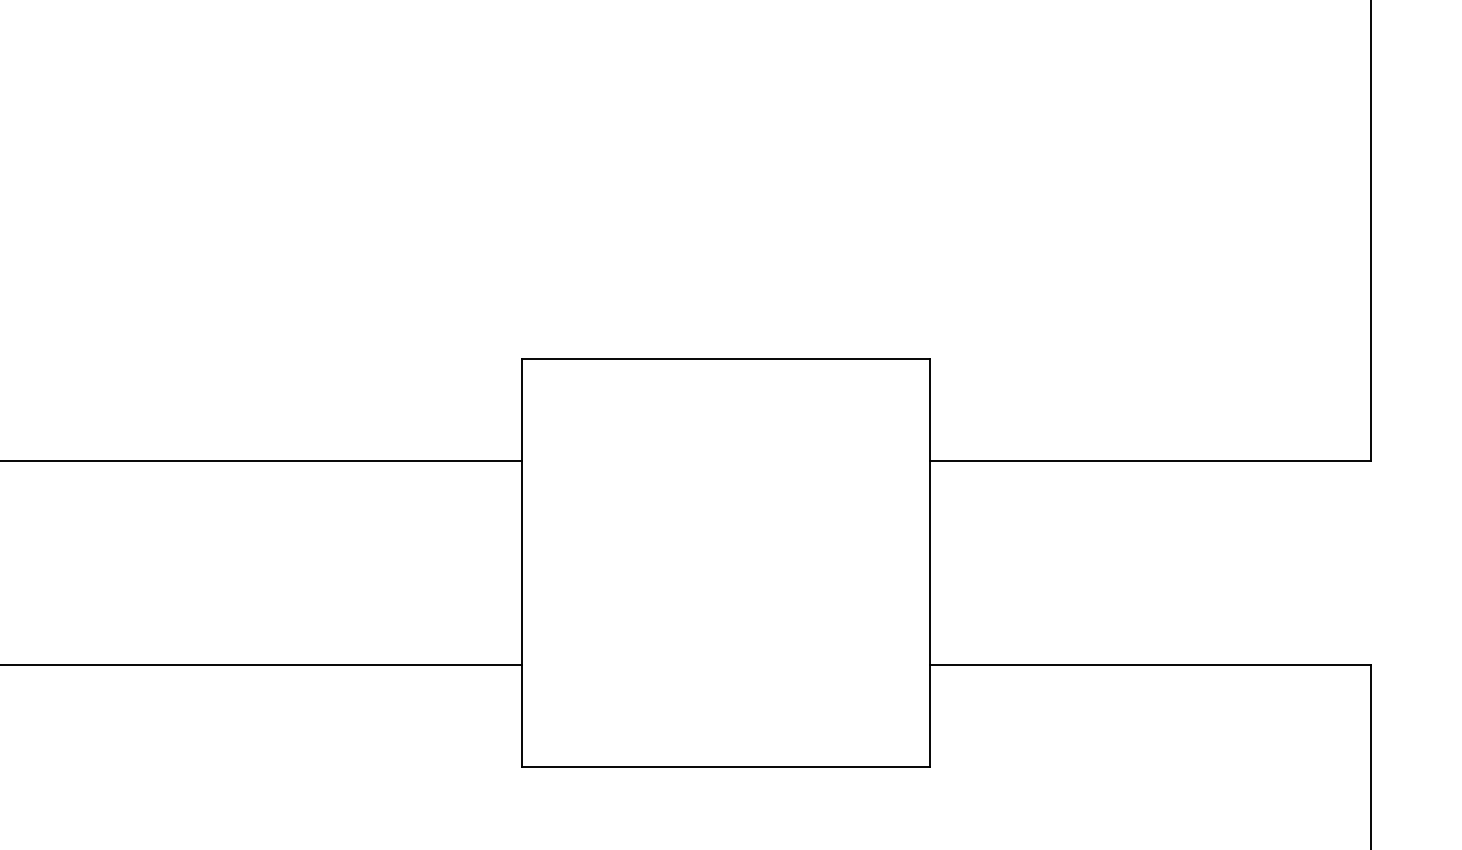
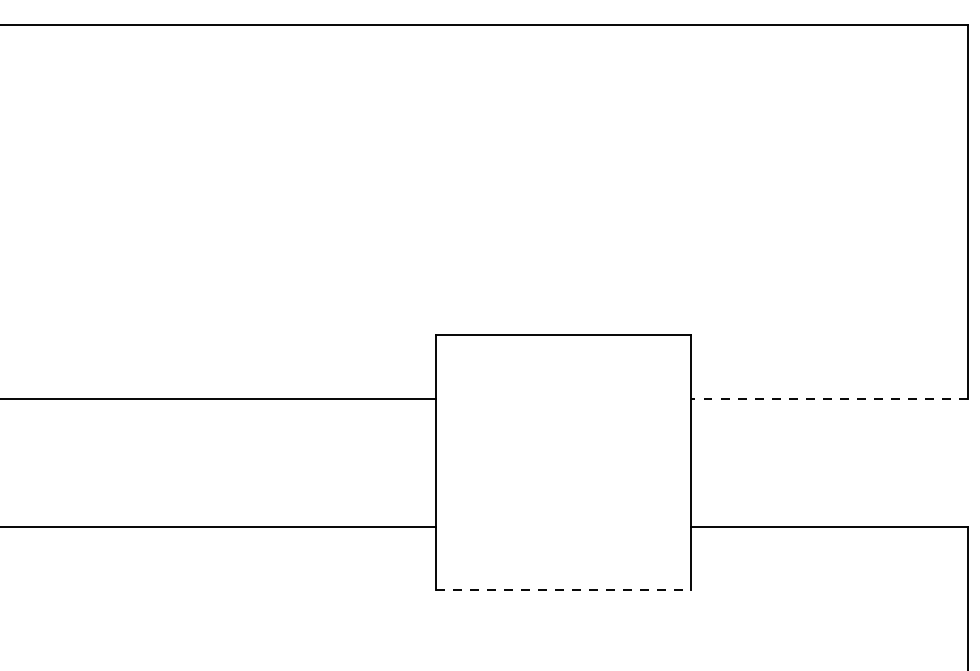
line: (1149, 461) -> (828, 399), solid -> dashed
line: (725, 766) -> (563, 590), solid -> dashed

